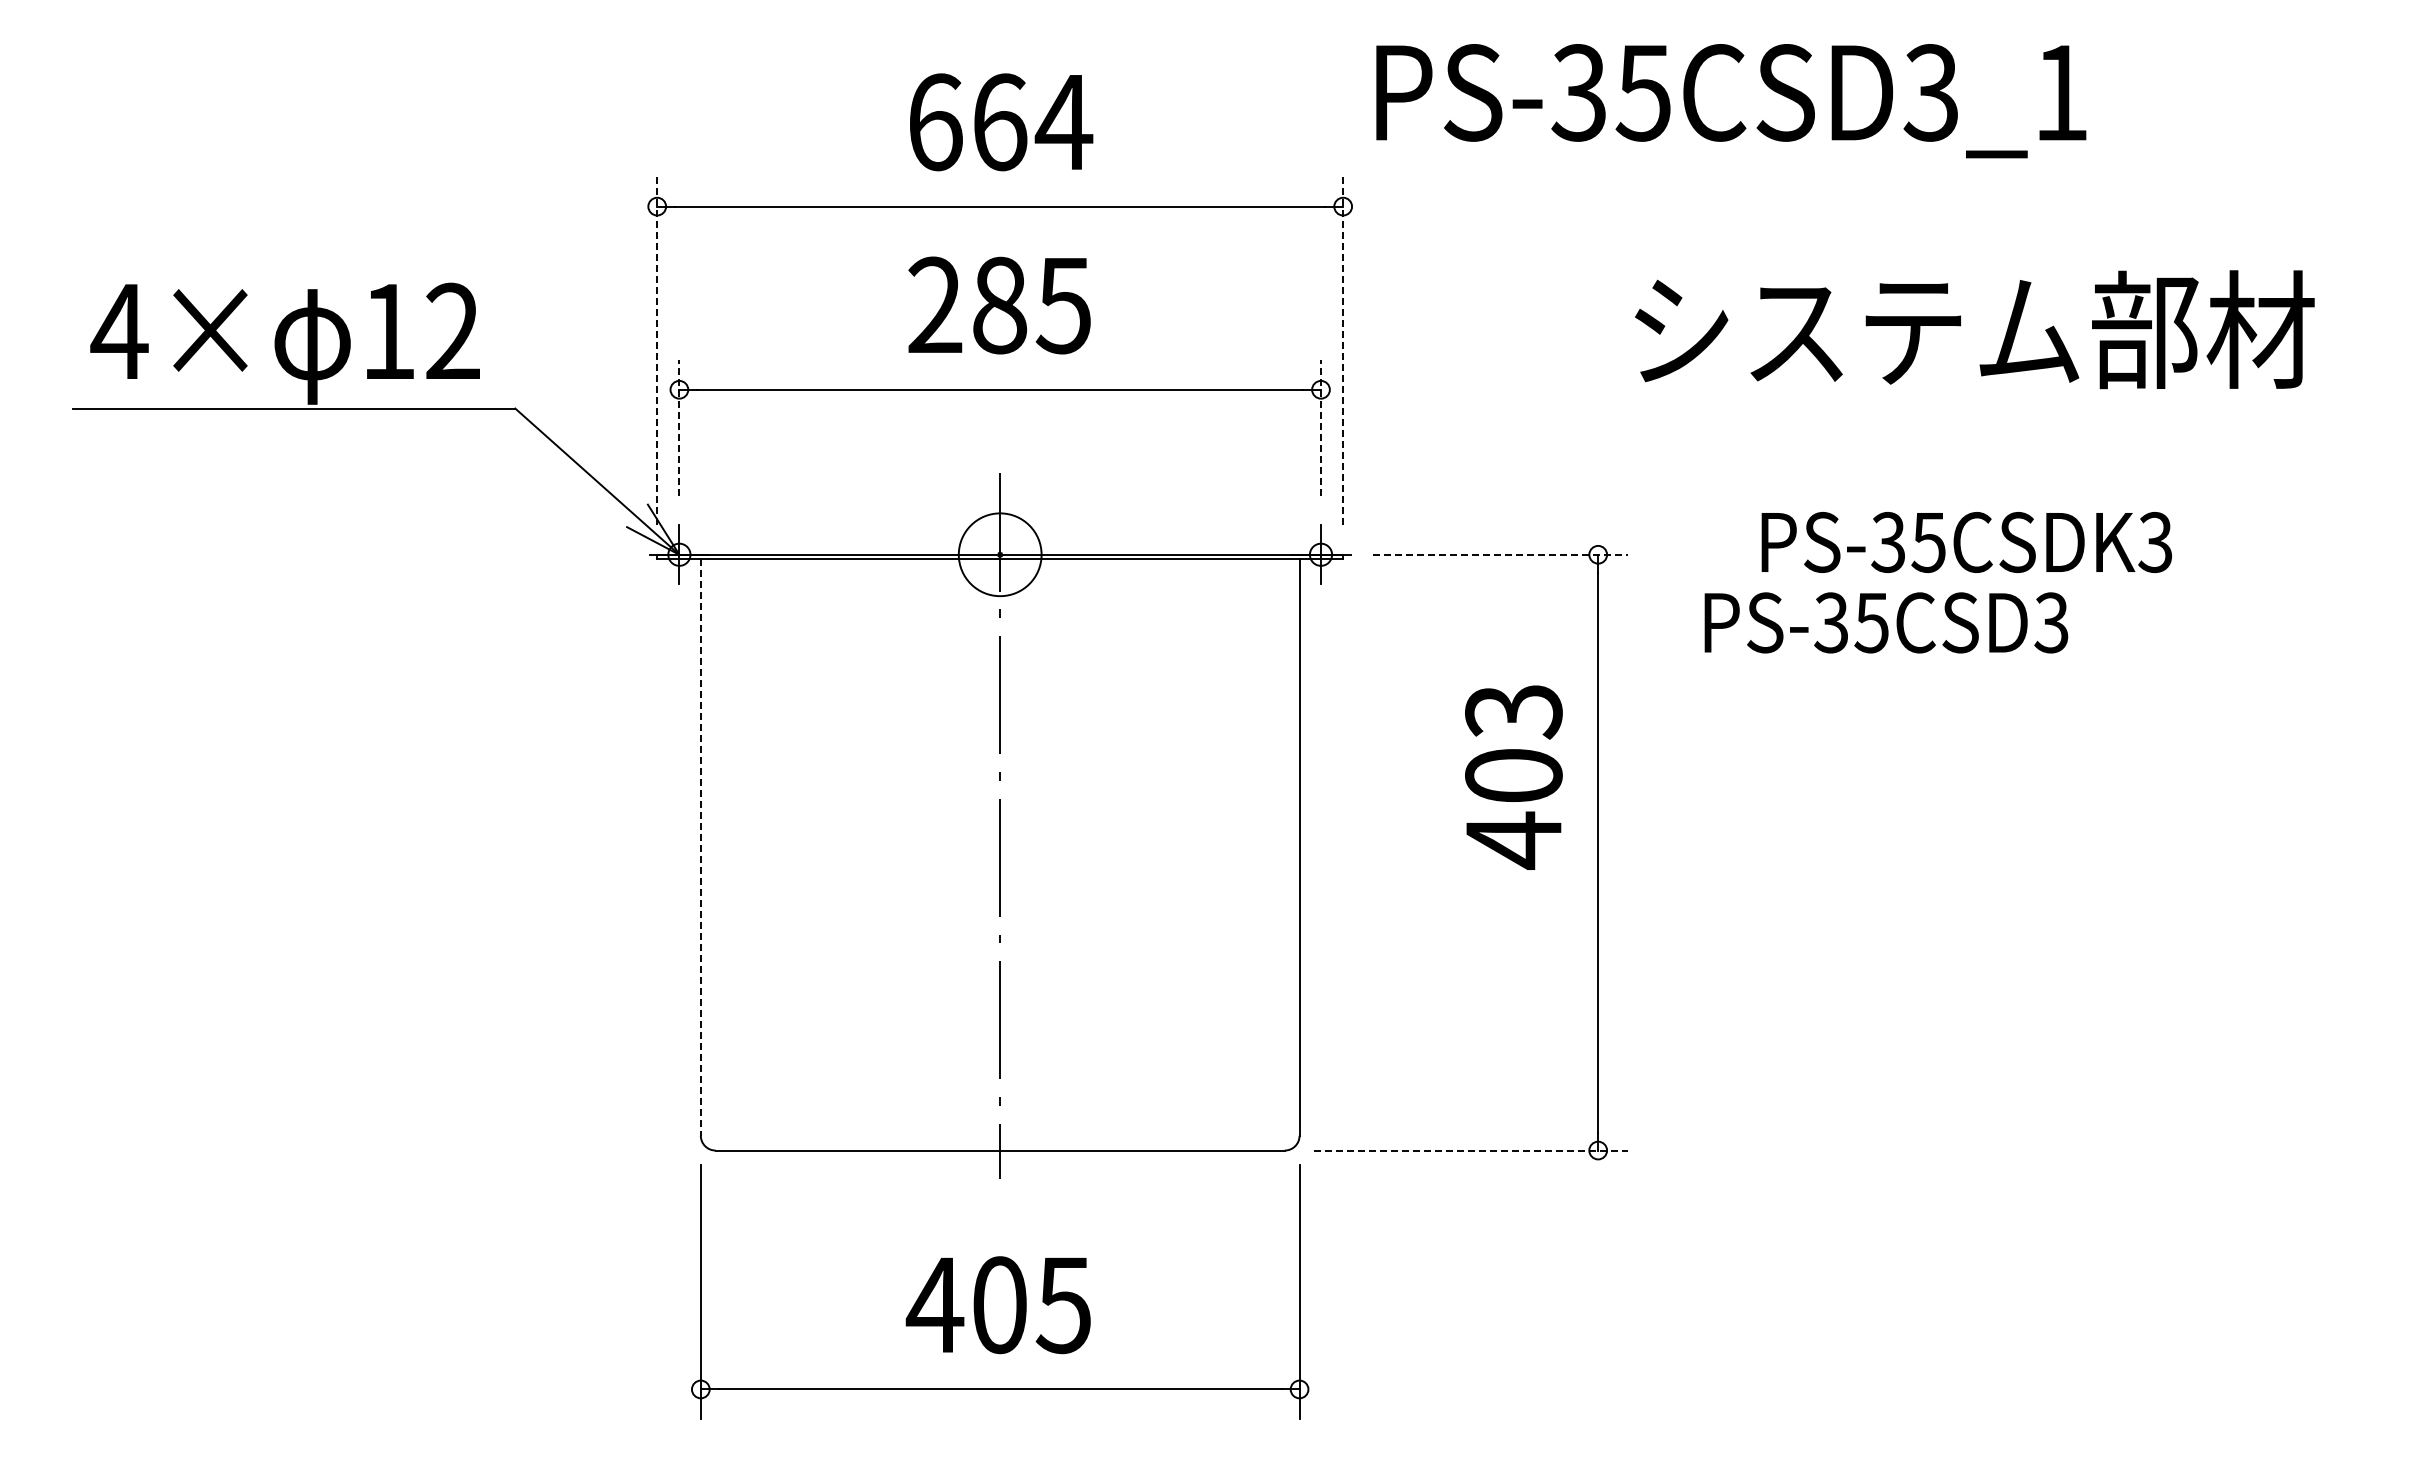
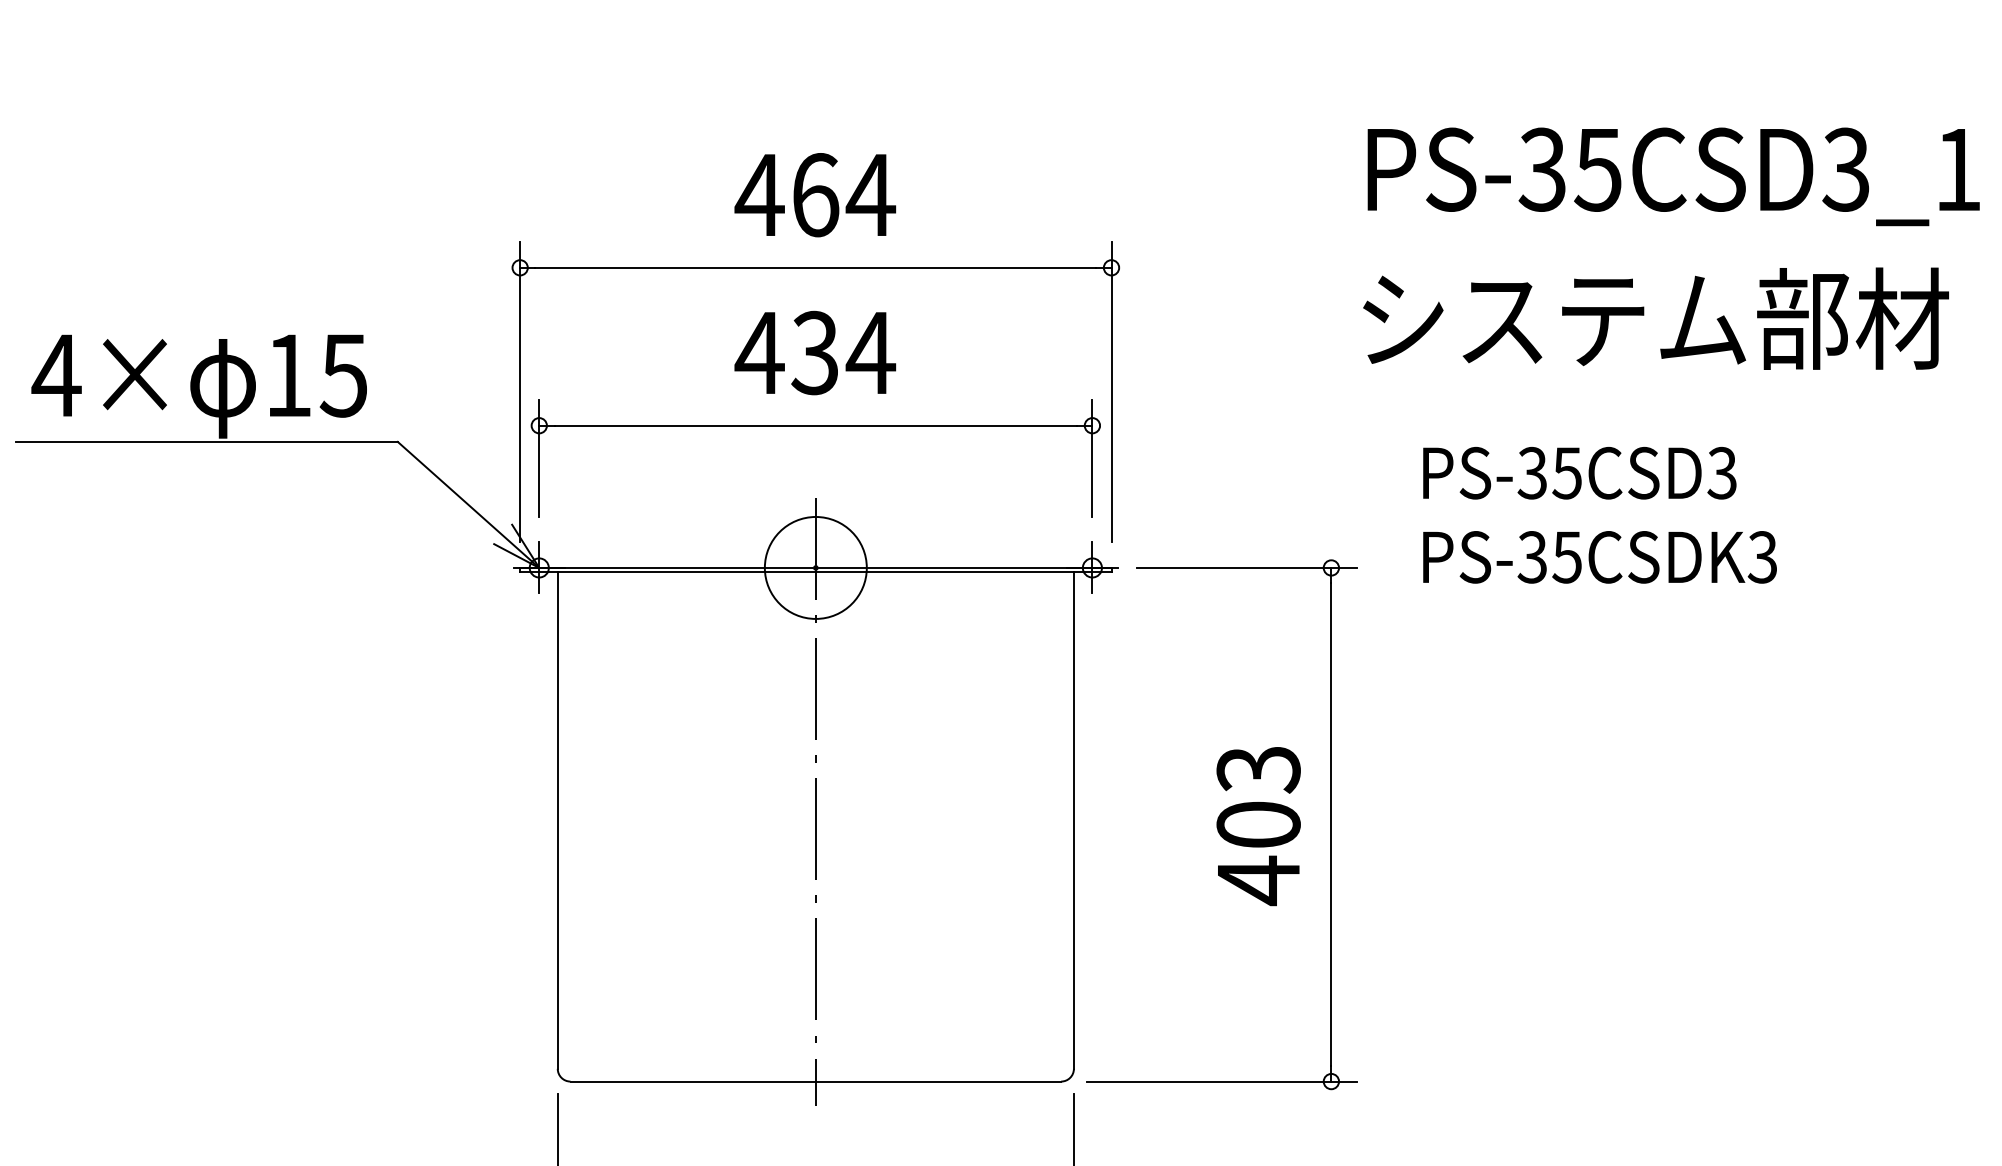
text: (1731, 101) -> (1673, 177), moved
text: (934, 122) -> (759, 195), 664 -> 464
text: (999, 305) -> (815, 353), 285 -> 434
text: (1974, 329) -> (1655, 318), moved
text: (451, 331) -> (342, 375), 12 -> 15
line: (657, 350) -> (520, 391), dashed -> solid
line: (1343, 350) -> (1111, 391), dashed -> solid
line: (679, 427) -> (539, 458), dashed -> solid
line: (1321, 427) -> (1092, 458), dashed -> solid
text: (1966, 542) -> (1599, 557), moved
circle: (1000, 554) -> (816, 567), size x1.43
line: (1500, 554) -> (1247, 567), dashed -> solid
text: (1886, 622) -> (1579, 472), moved
text: (1513, 777) -> (1258, 826), moved
line: (700, 847) -> (557, 820), dashed -> solid
line: (1471, 1150) -> (1222, 1081), dashed -> solid

